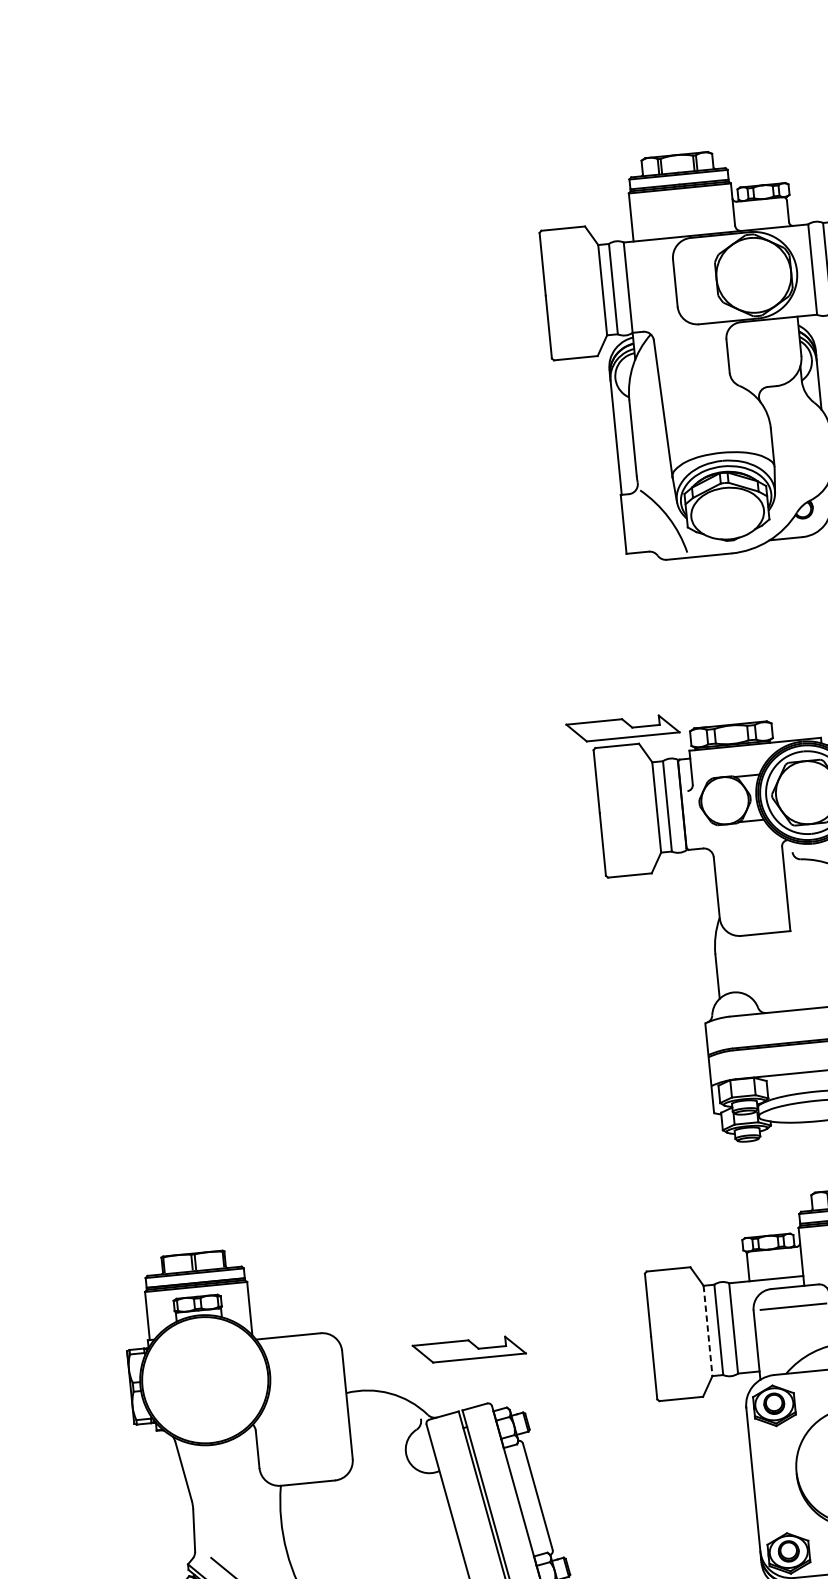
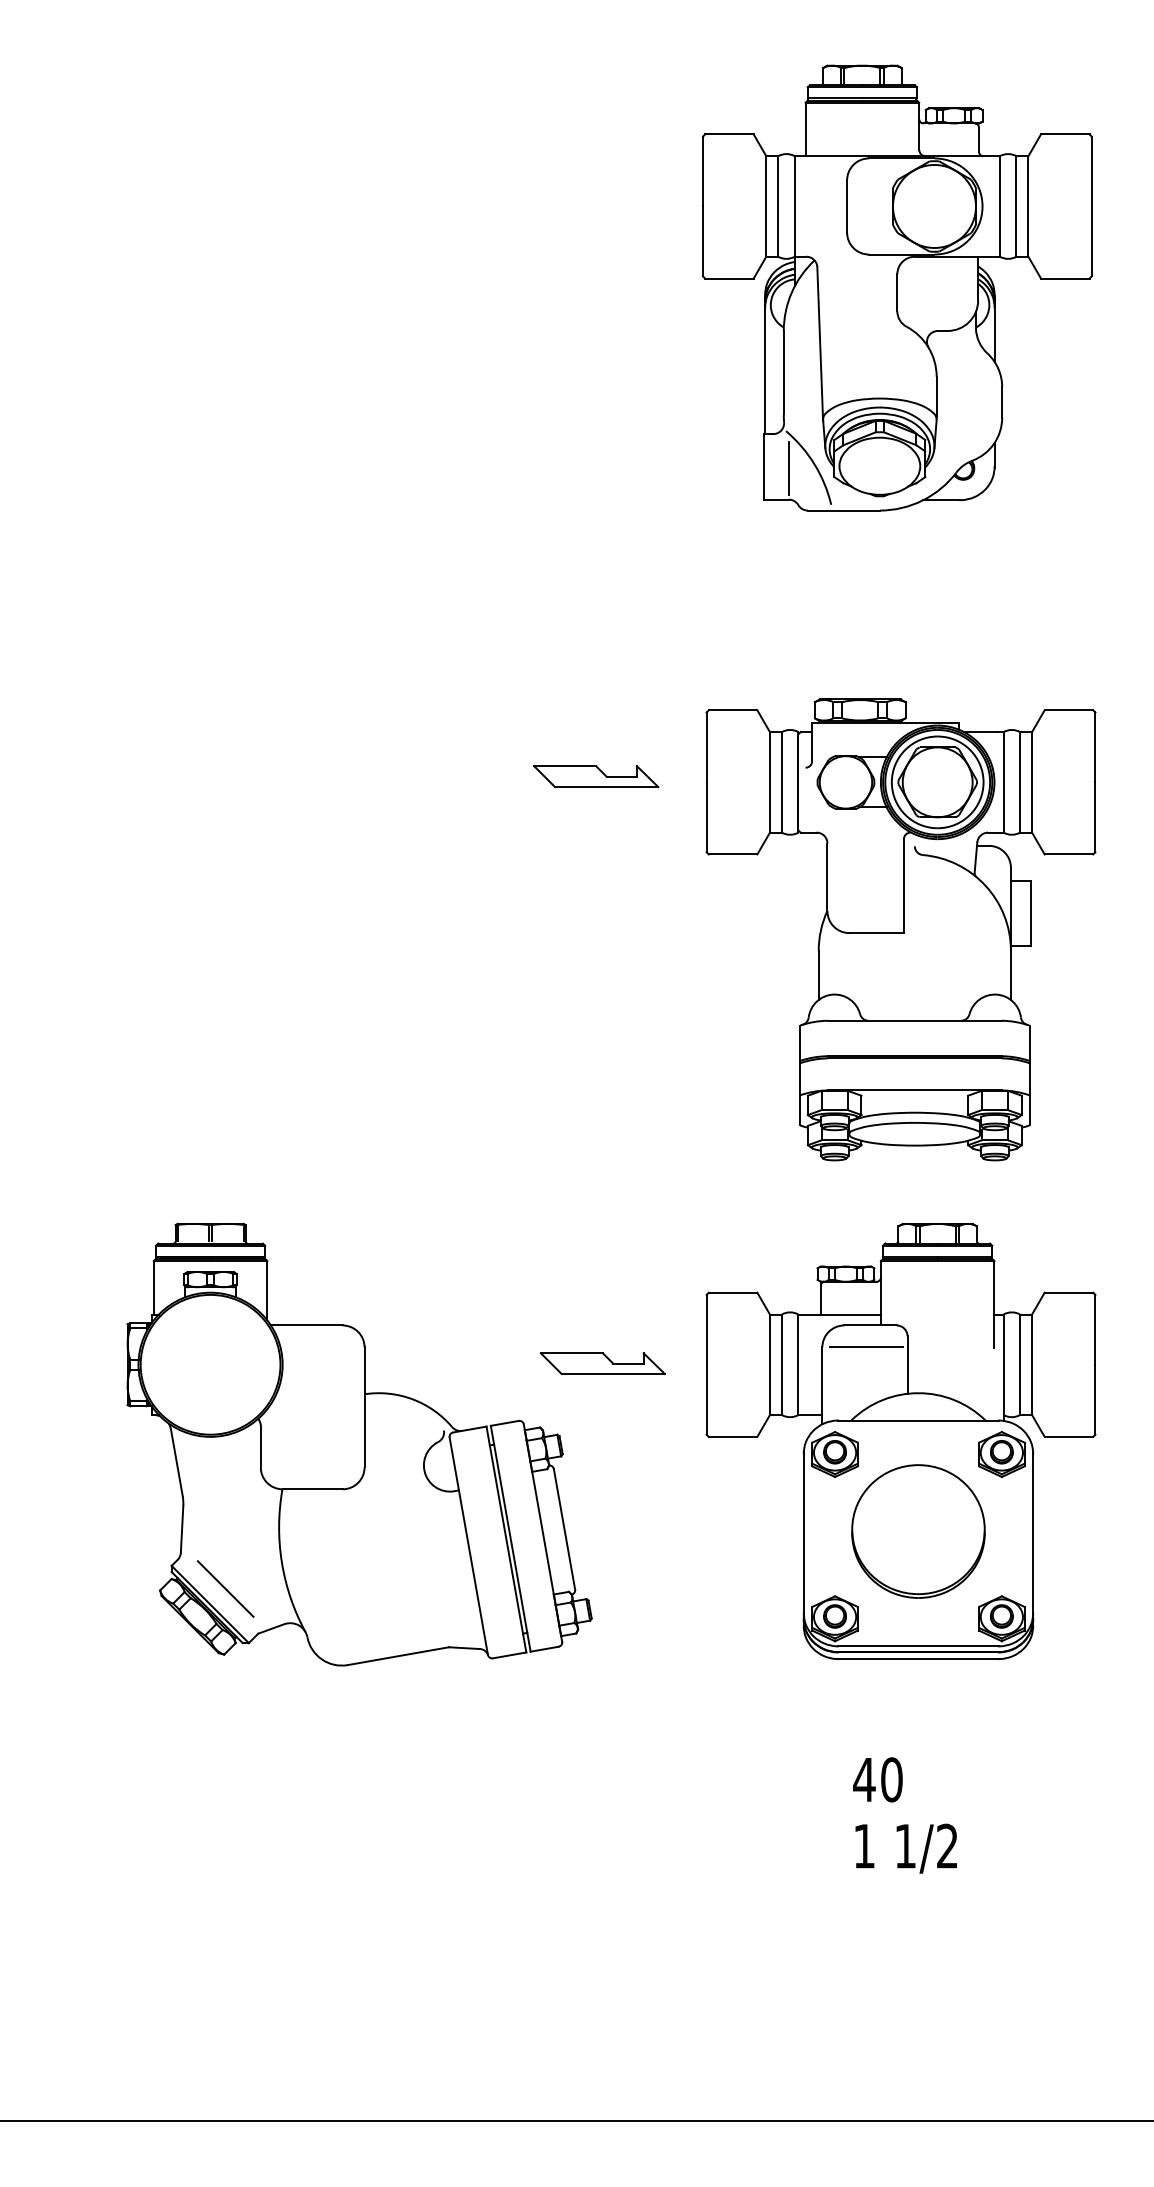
line: (645, 523) -> (788, 468), added
part: (623, 728) -> (596, 776), moved
line: (707, 1331) -> (769, 1365), dashed -> solid
part: (468, 1349) -> (602, 1363), moved

